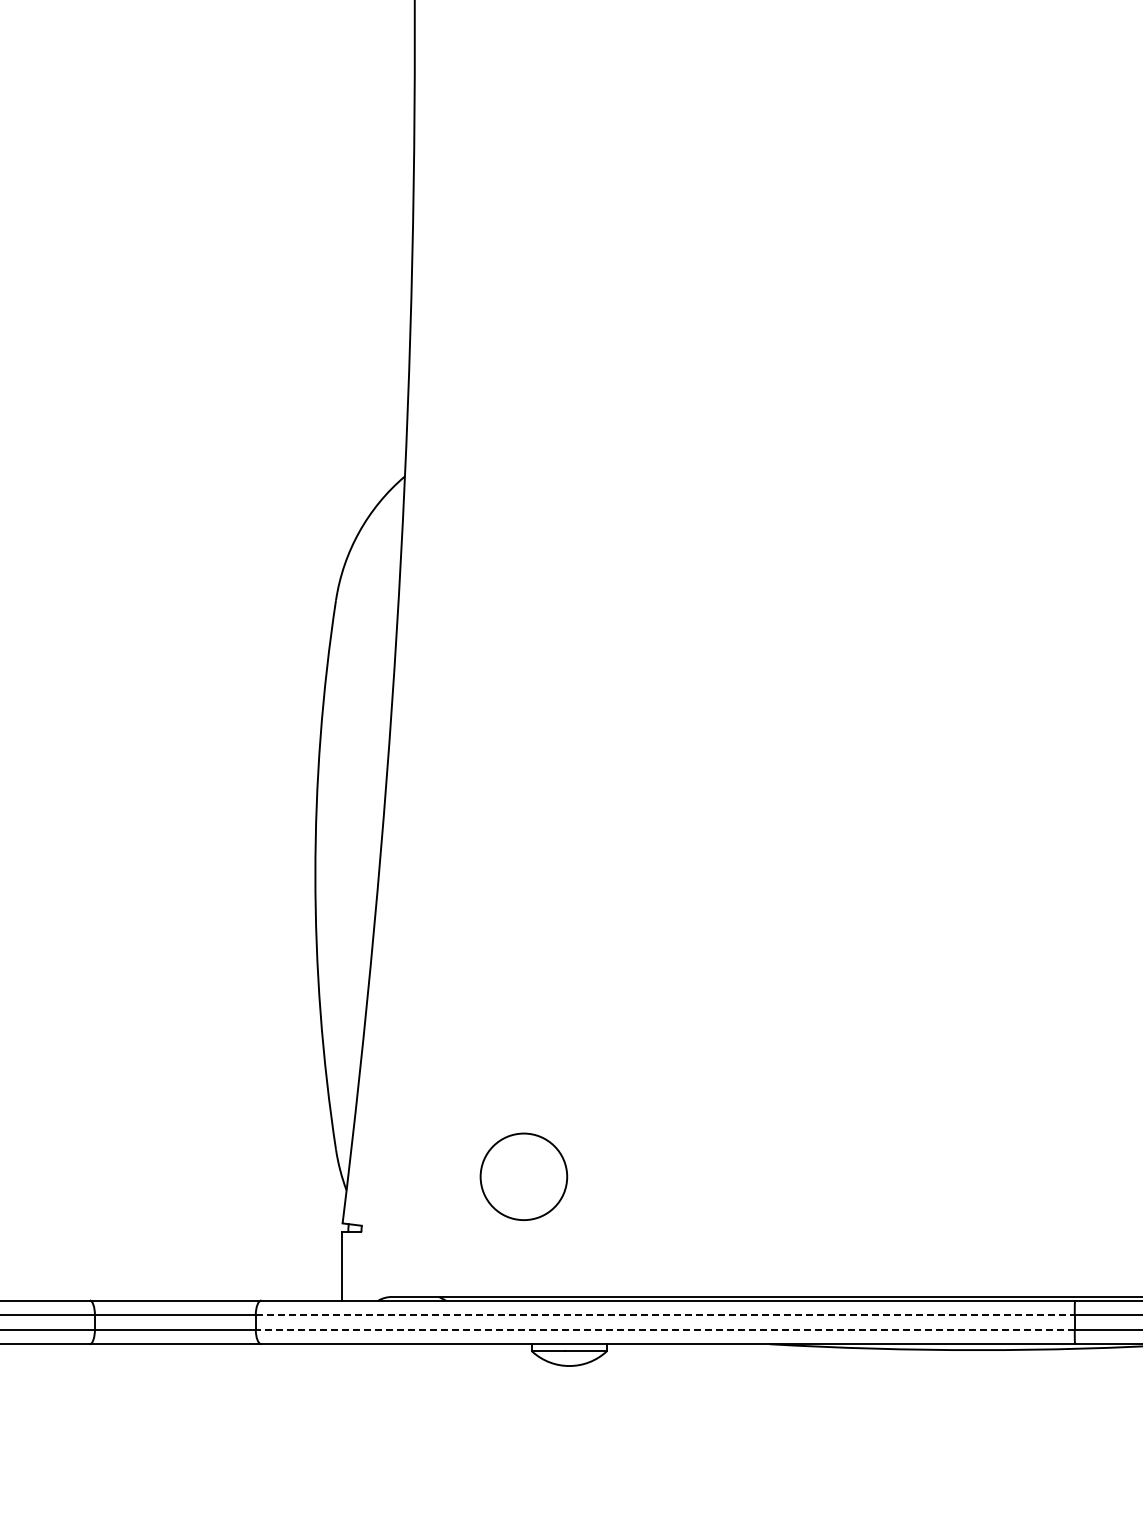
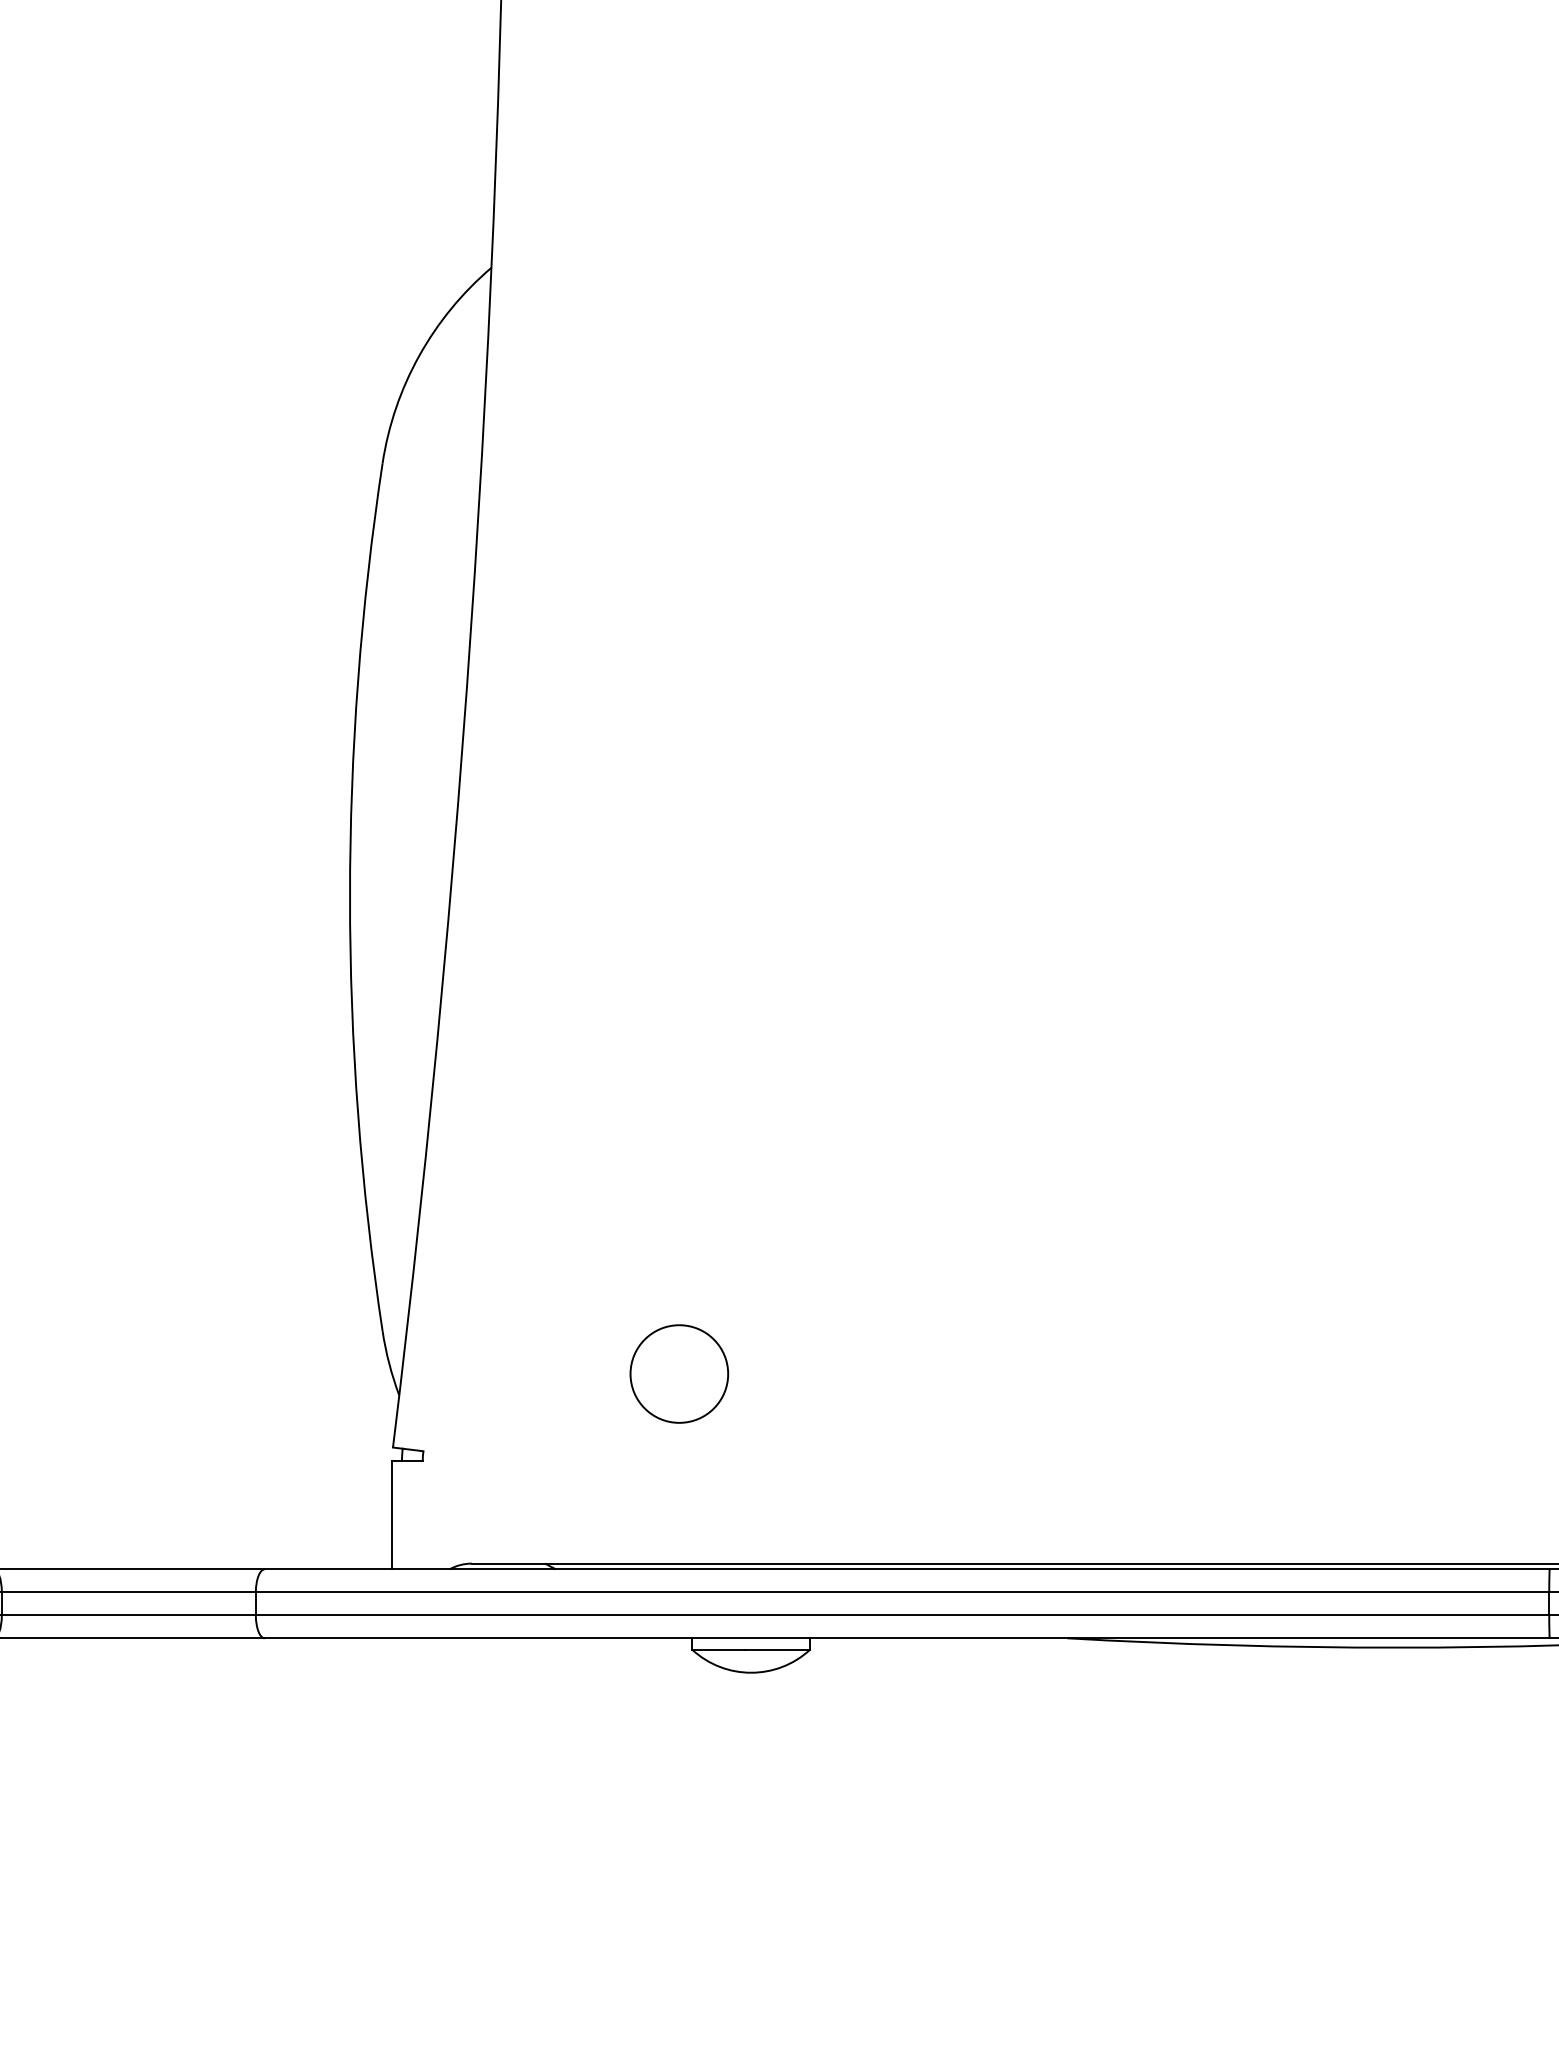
circle: (523, 1176) -> (678, 1373), size x0.71
line: (665, 1315) -> (902, 1592), dashed -> solid
line: (664, 1329) -> (901, 1615), dashed -> solid

